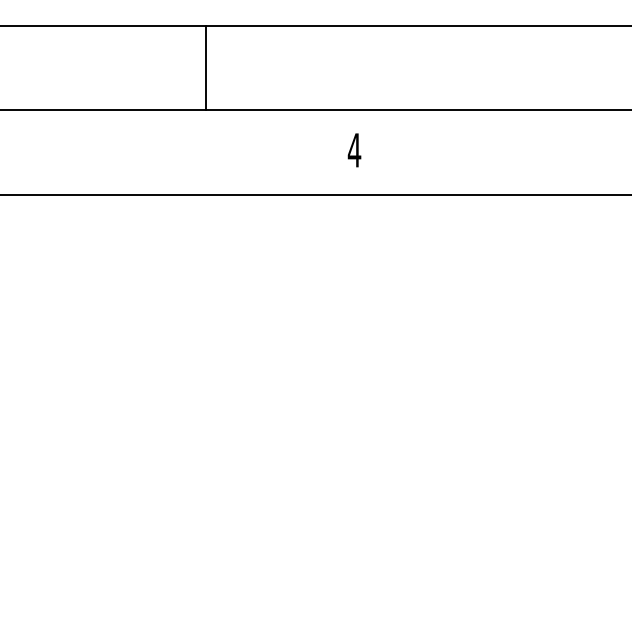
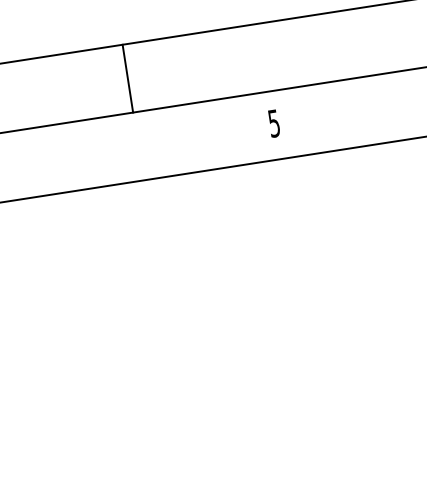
line: (206, 67) -> (127, 78), moved
text: (354, 150) -> (274, 123), 4 -> 5

